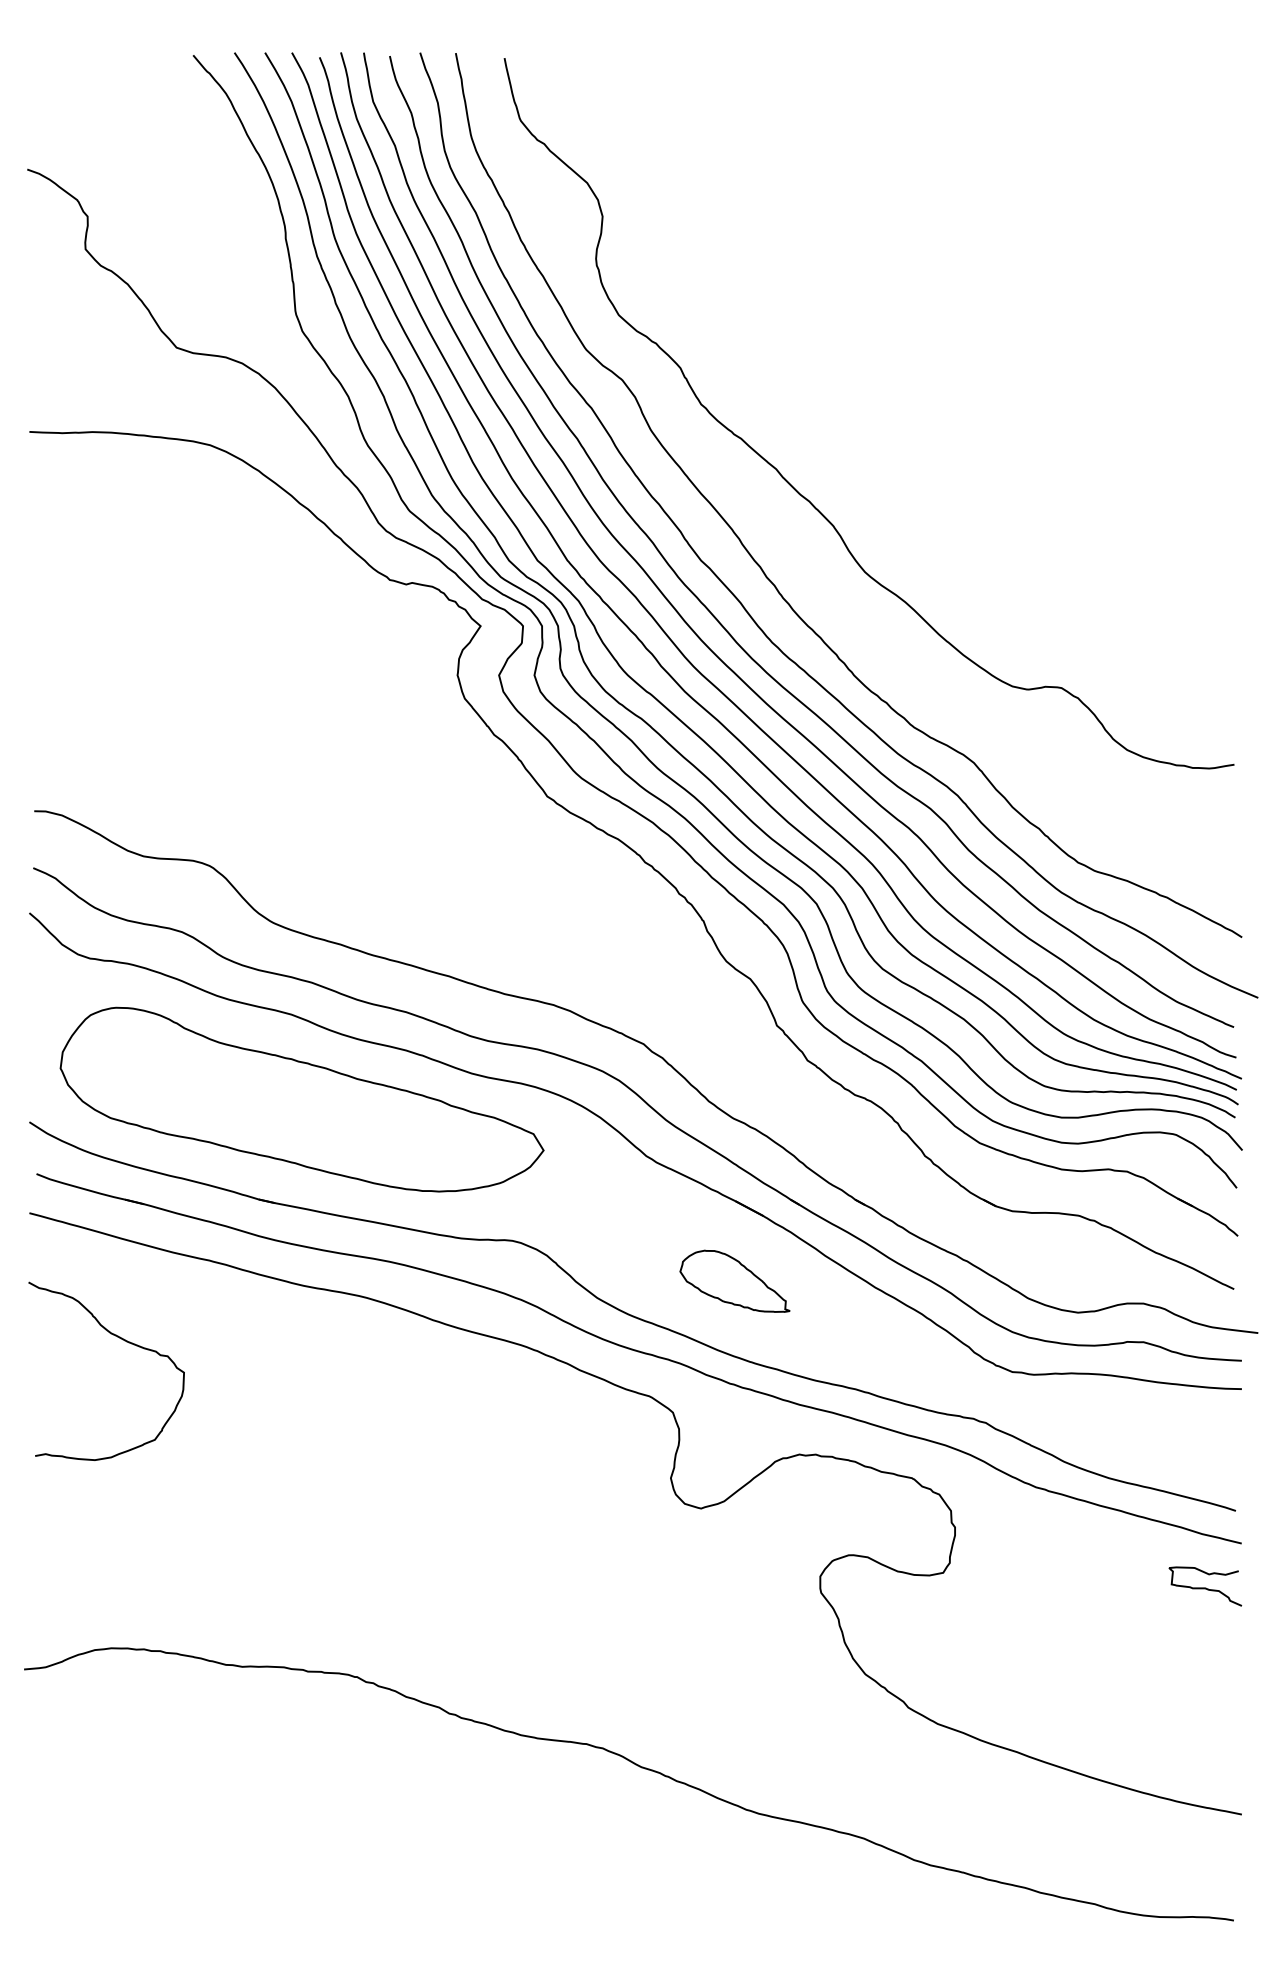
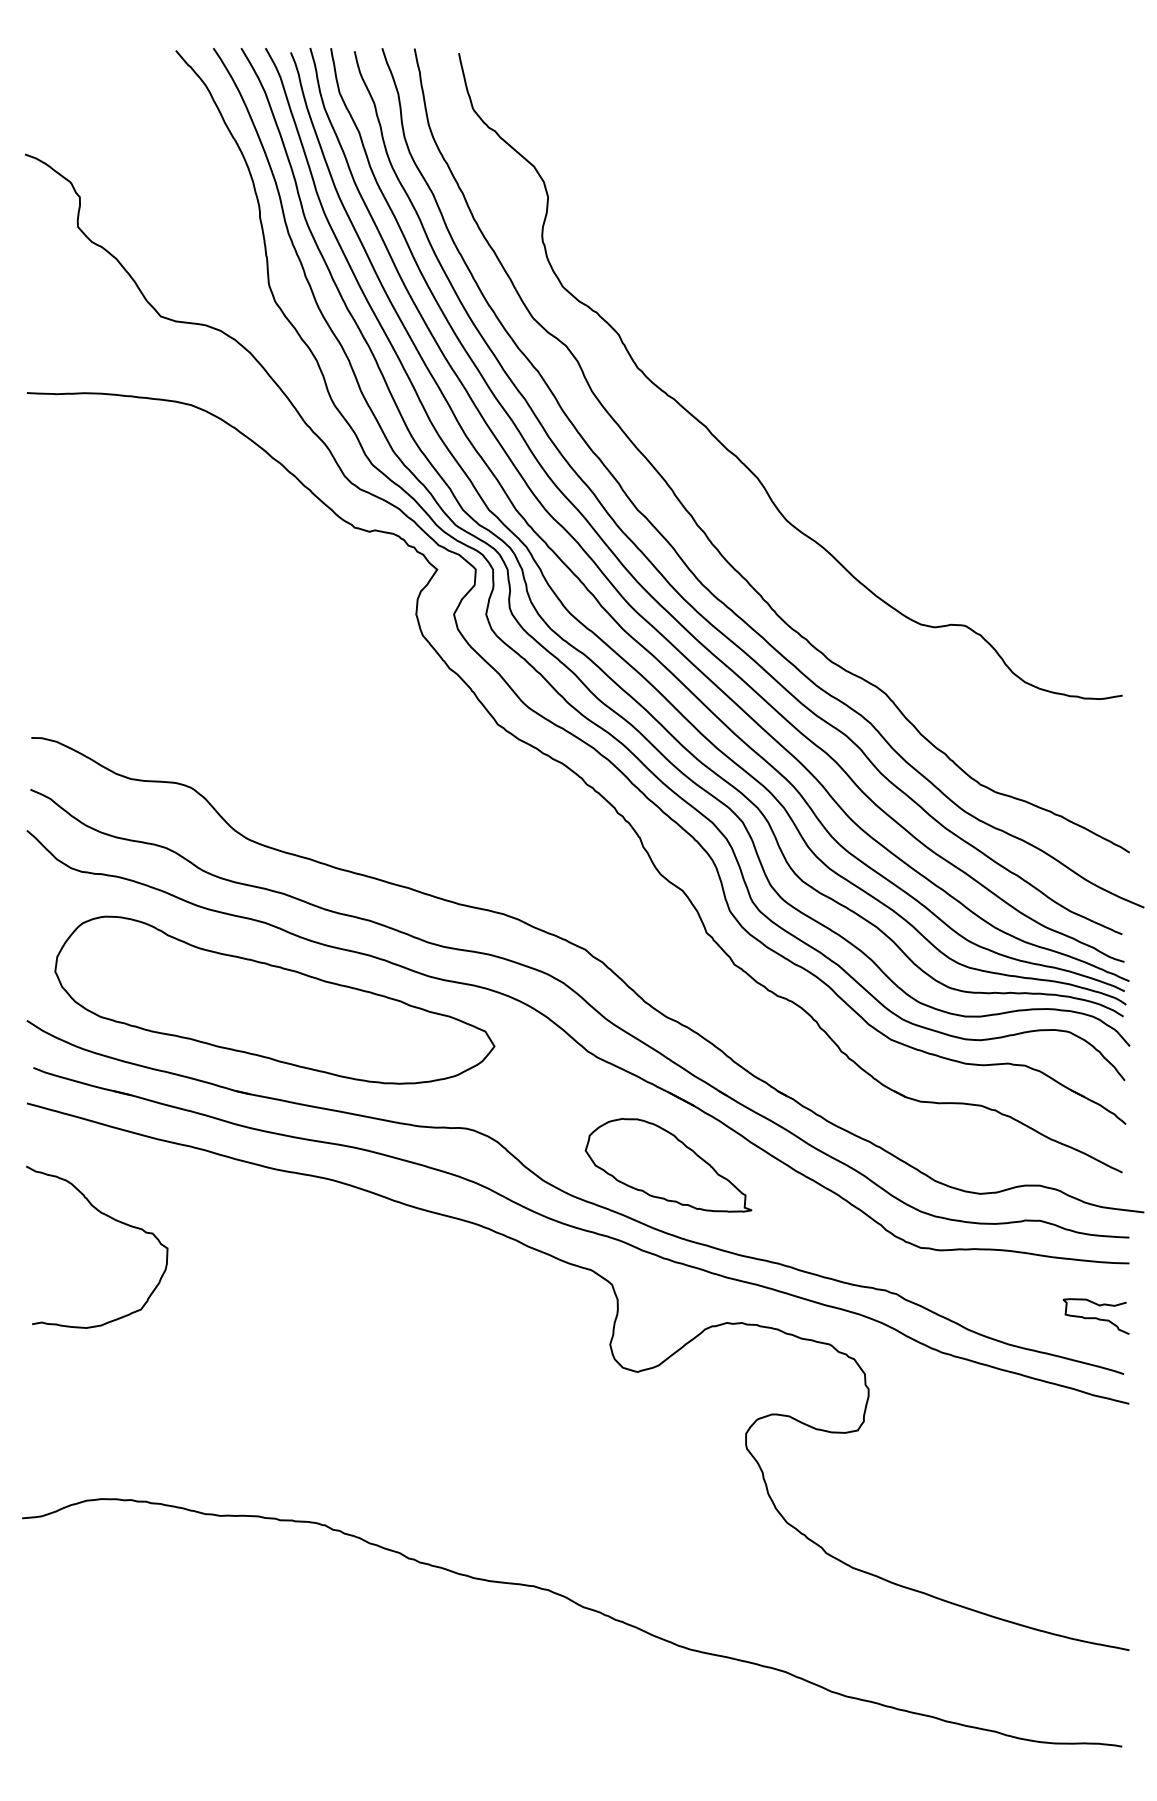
part: (734, 1281) -> (668, 1165), size x1.67
curve: (1205, 1587) -> (1096, 1317), moved

